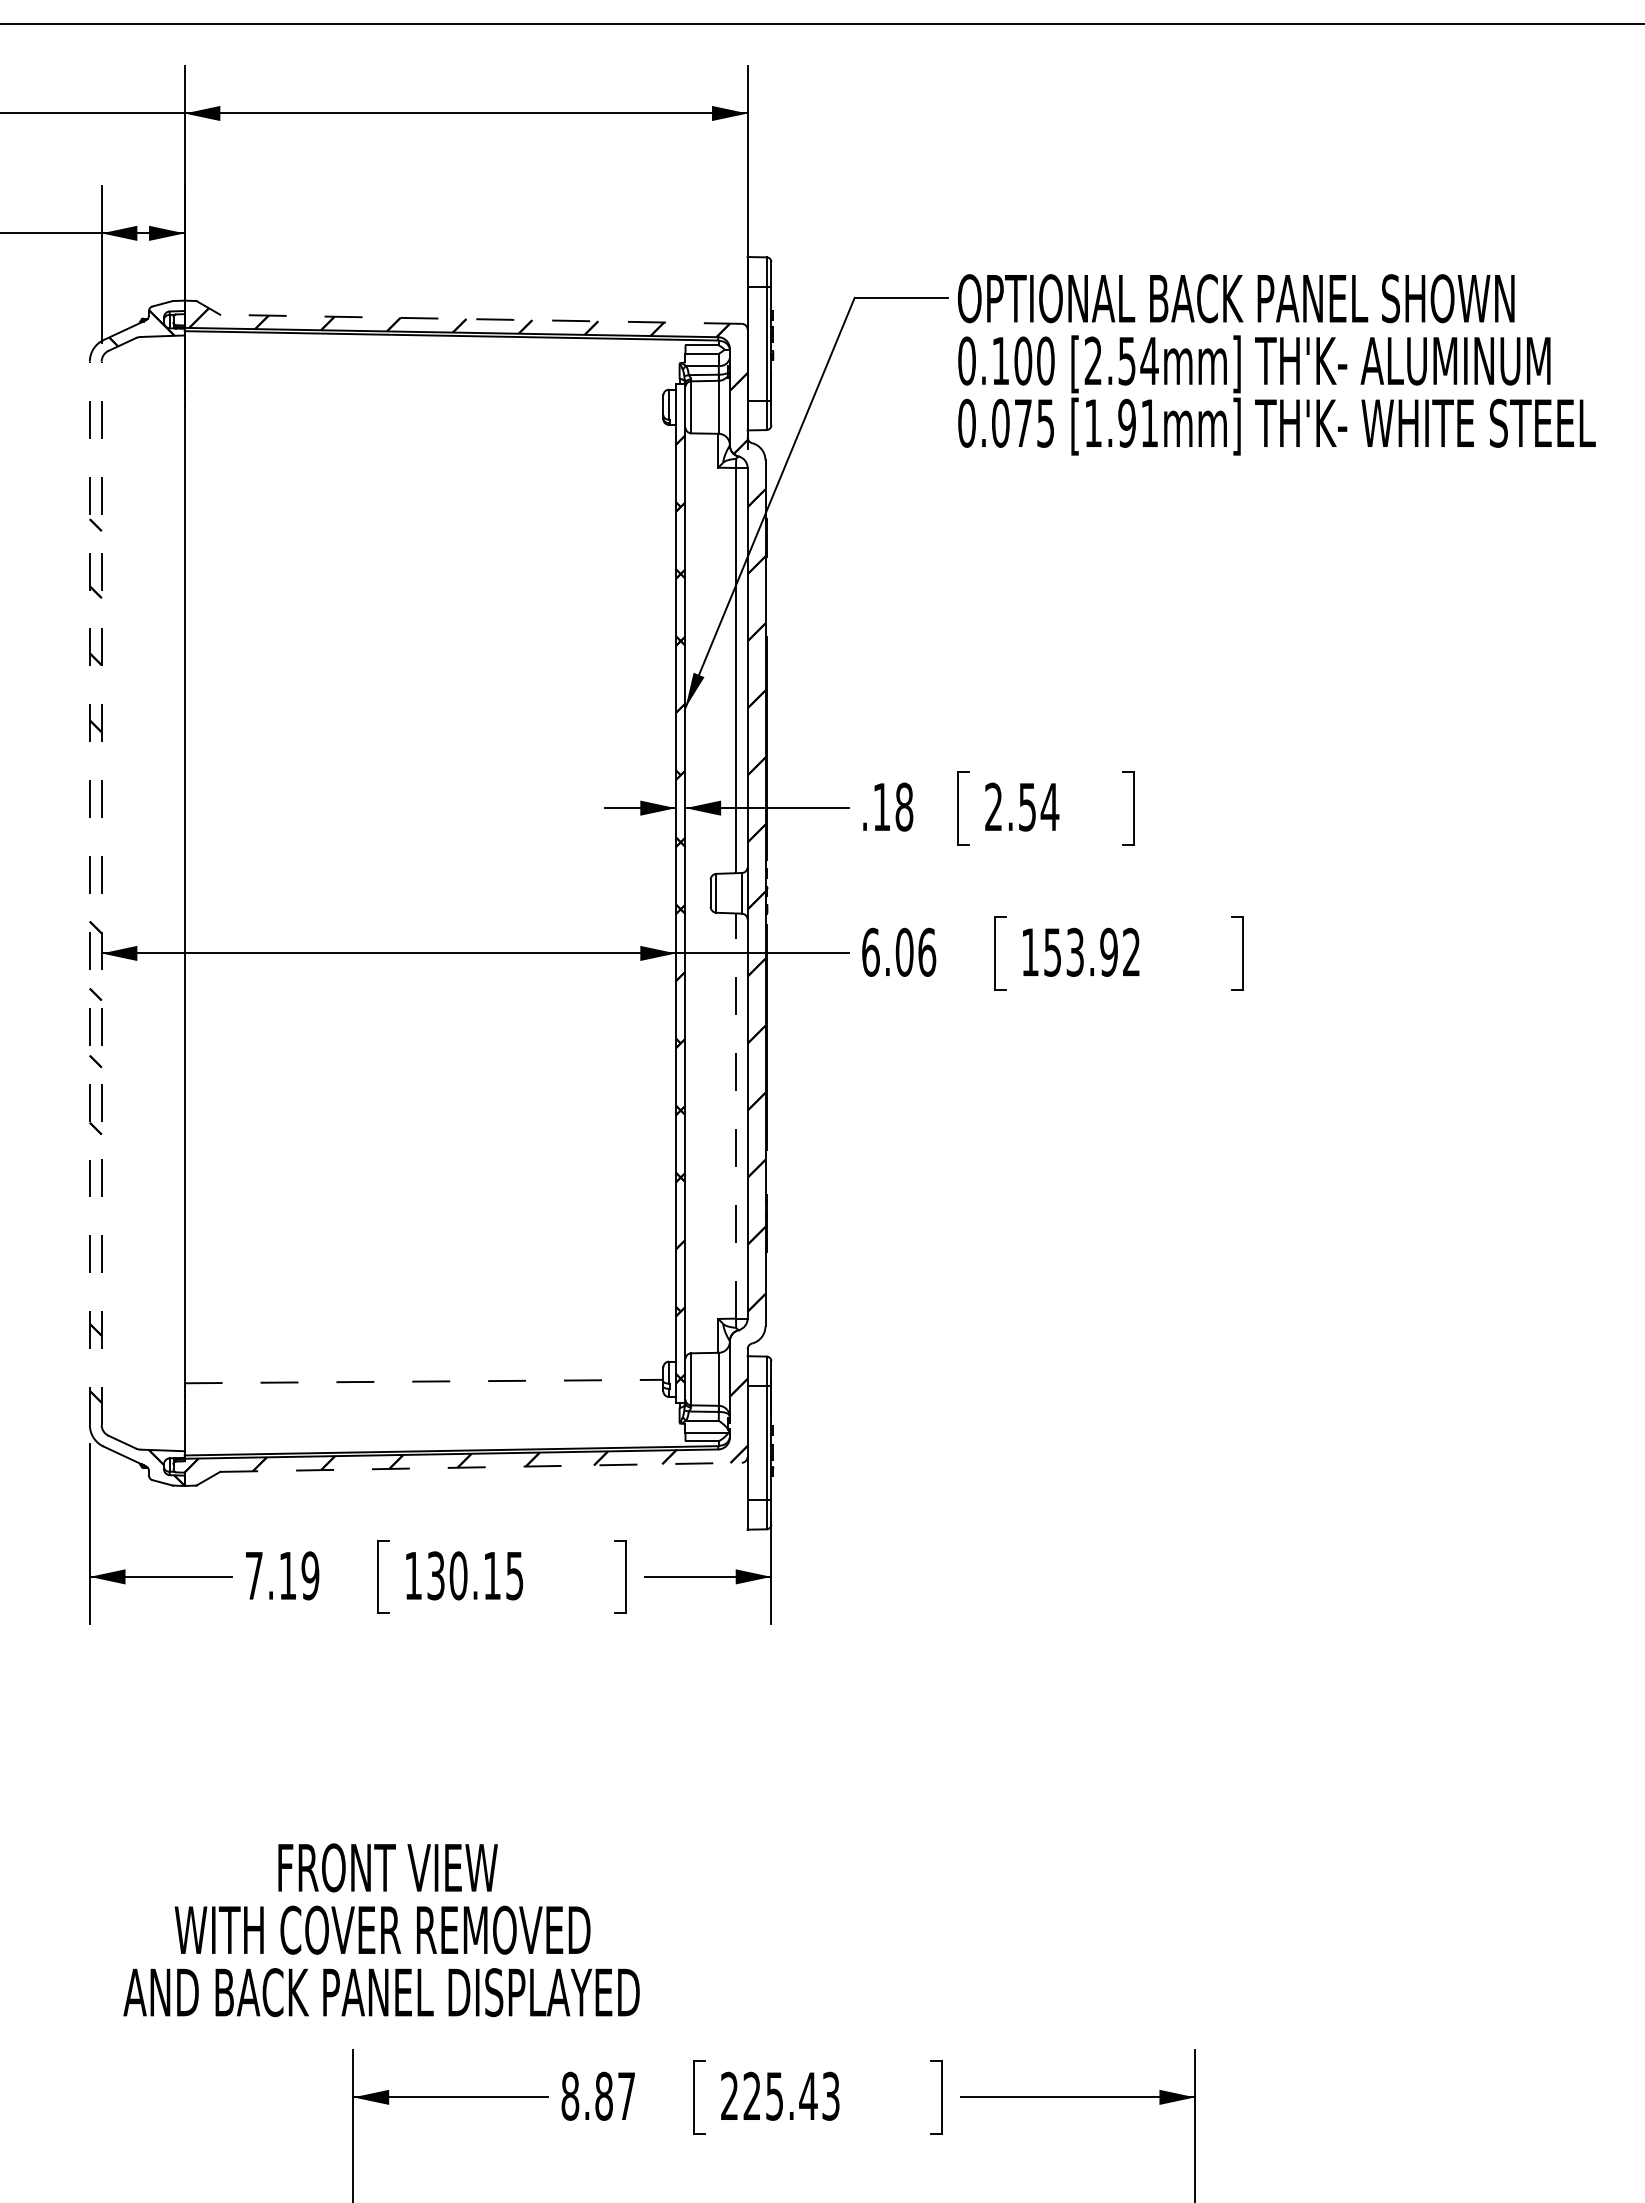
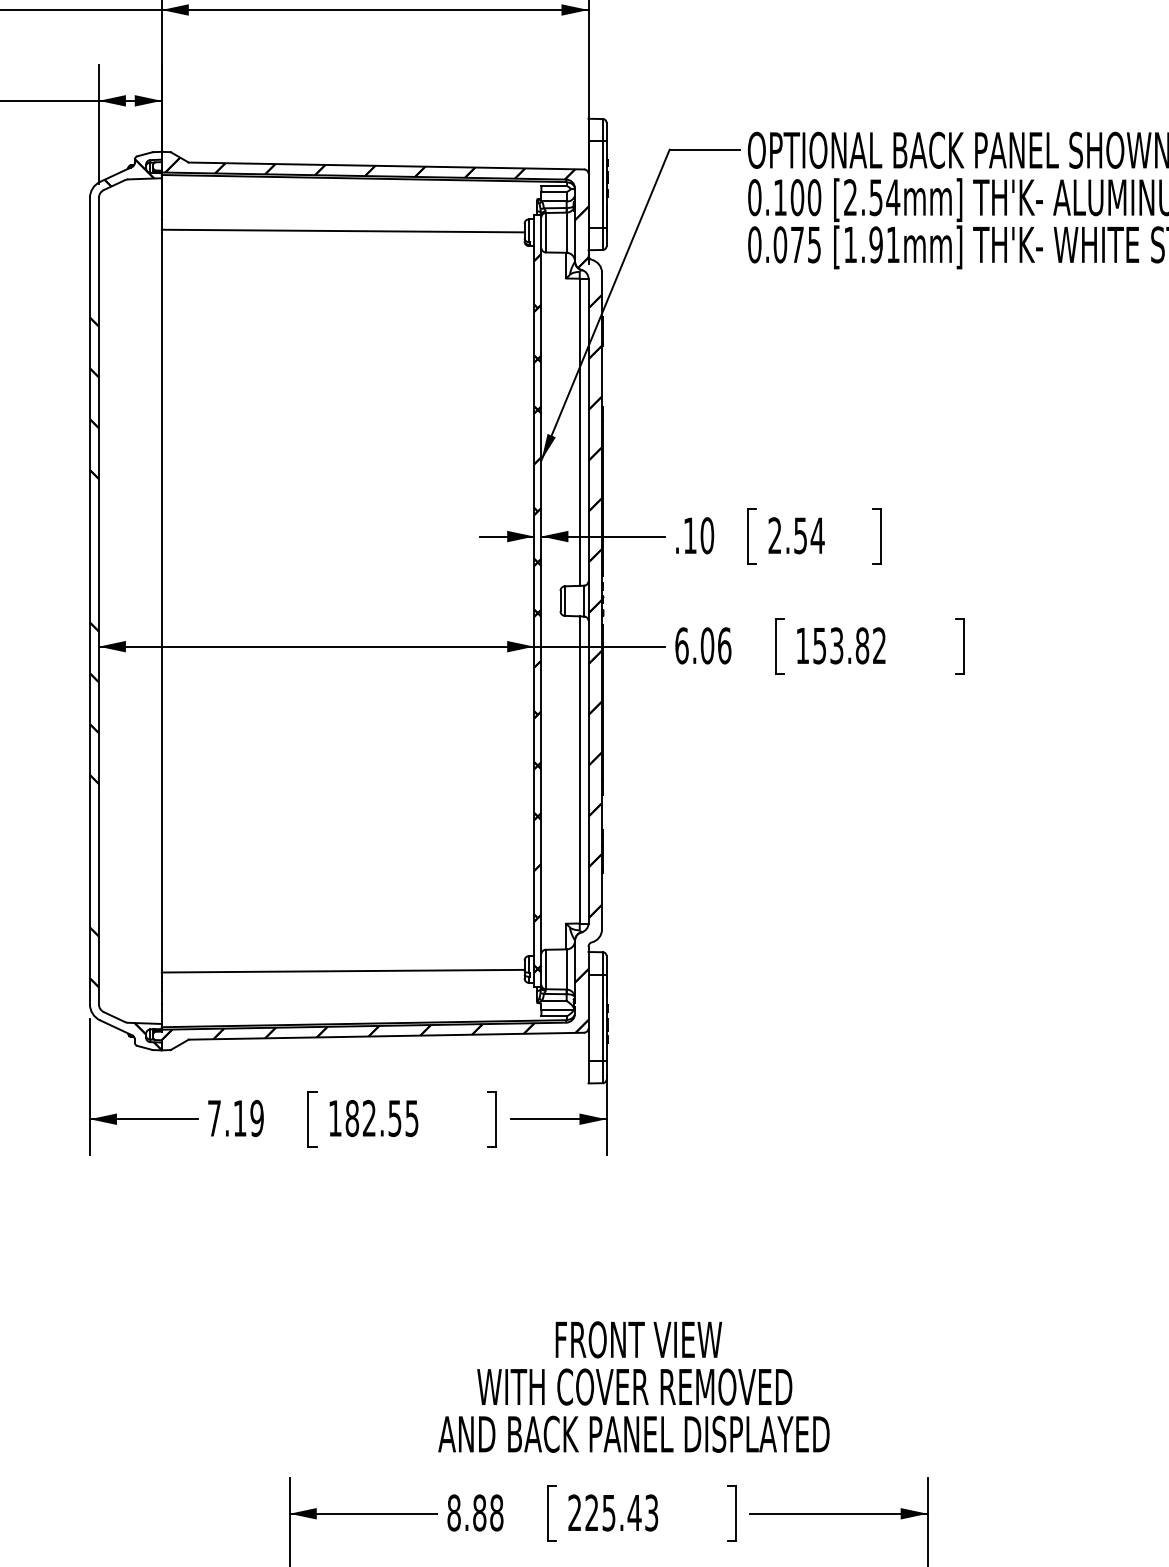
line: (481, 319) -> (386, 166), dashed -> solid
line: (423, 404) -> (342, 230), added
text: (904, 806) -> (707, 535), .18 -> .10
line: (89, 893) -> (89, 601), dashed -> solid
line: (101, 893) -> (98, 601), dashed -> solid
text: (1108, 952) -> (862, 645), 153.92 -> 153.82
line: (736, 1116) -> (580, 770), dashed -> solid
line: (424, 1381) -> (343, 971), dashed -> solid
line: (481, 1467) -> (386, 1036), dashed -> solid
text: (463, 1575) -> (373, 1118), 130.15 -> 182.55
text: (381, 1930) -> (633, 1387), moved
text: (626, 2095) -> (496, 1512), 8.87 -> 8.88

